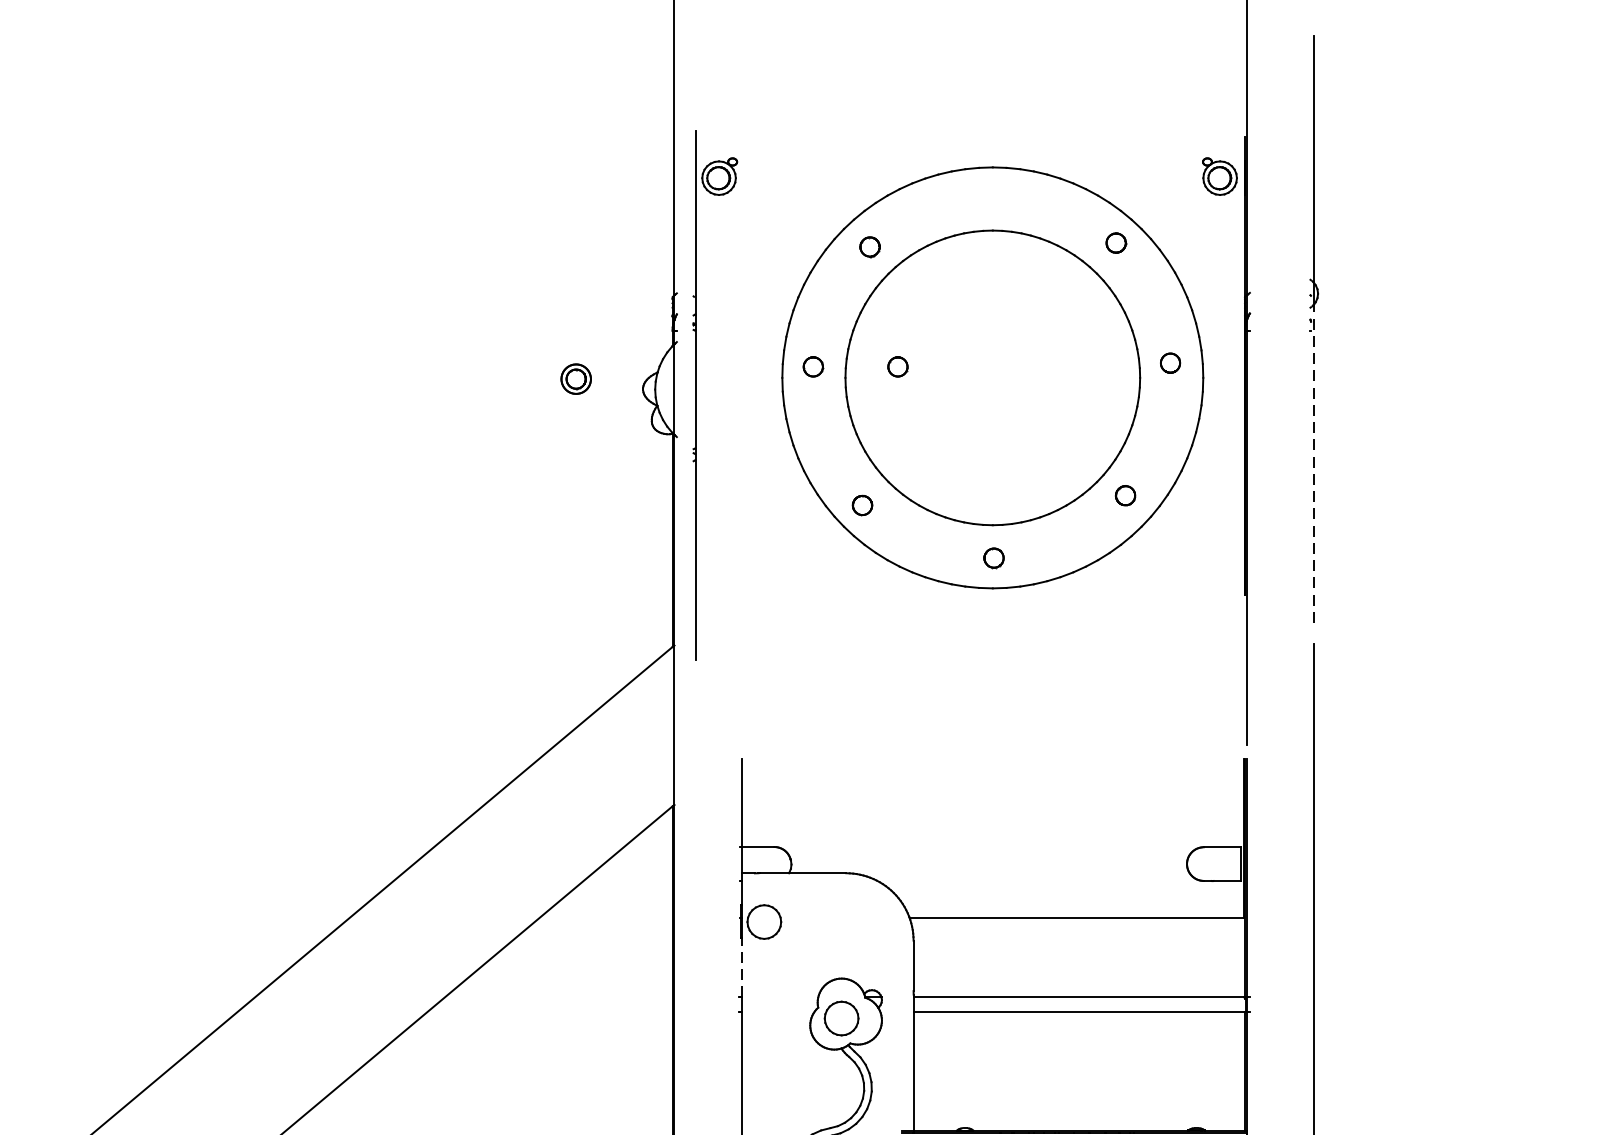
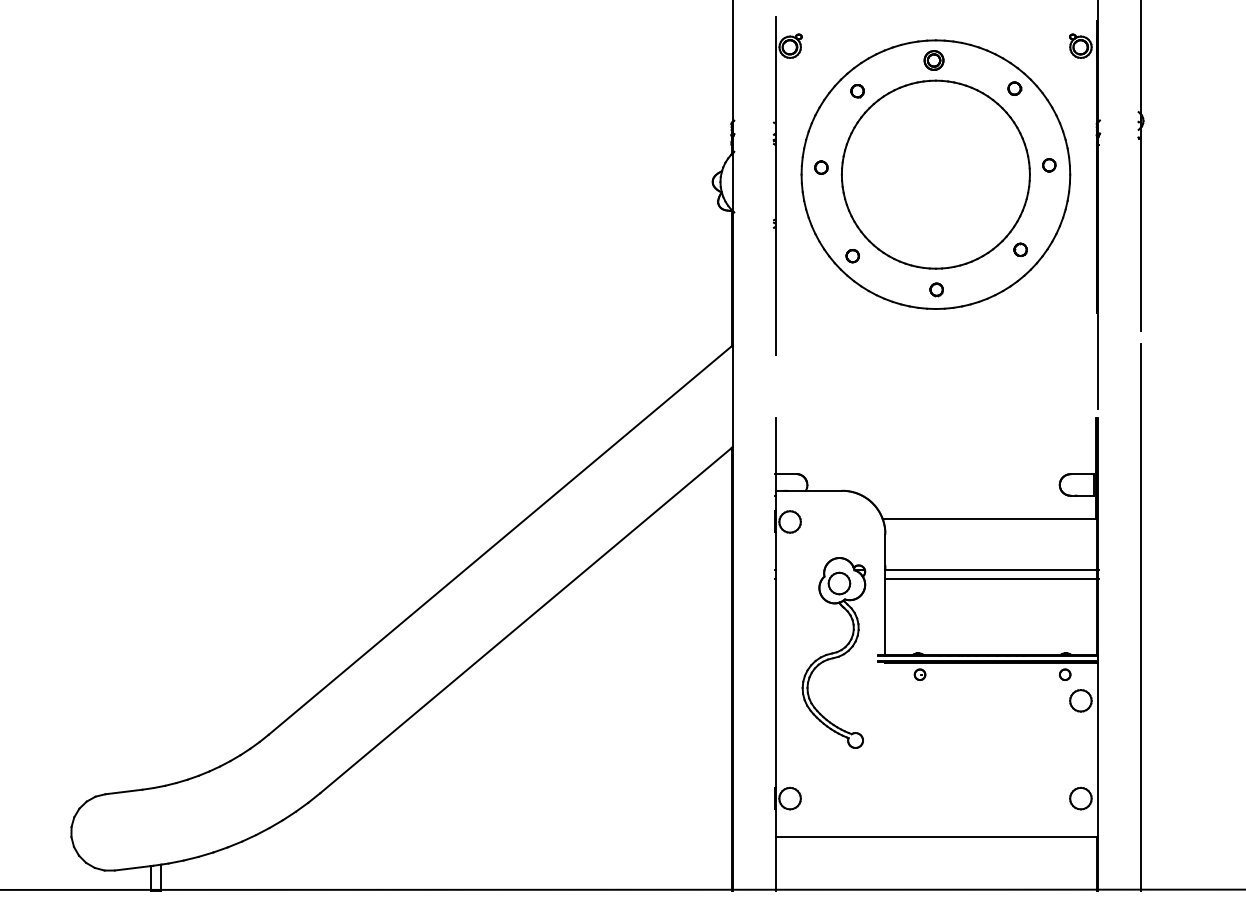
part: (898, 366) -> (875, 167), removed
part: (575, 379) -> (933, 60), moved
part: (697, 394) -> (776, 185), moved
line: (1313, 463) -> (1140, 229), dashed -> solid
line: (741, 968) -> (775, 551), dashed -> solid

